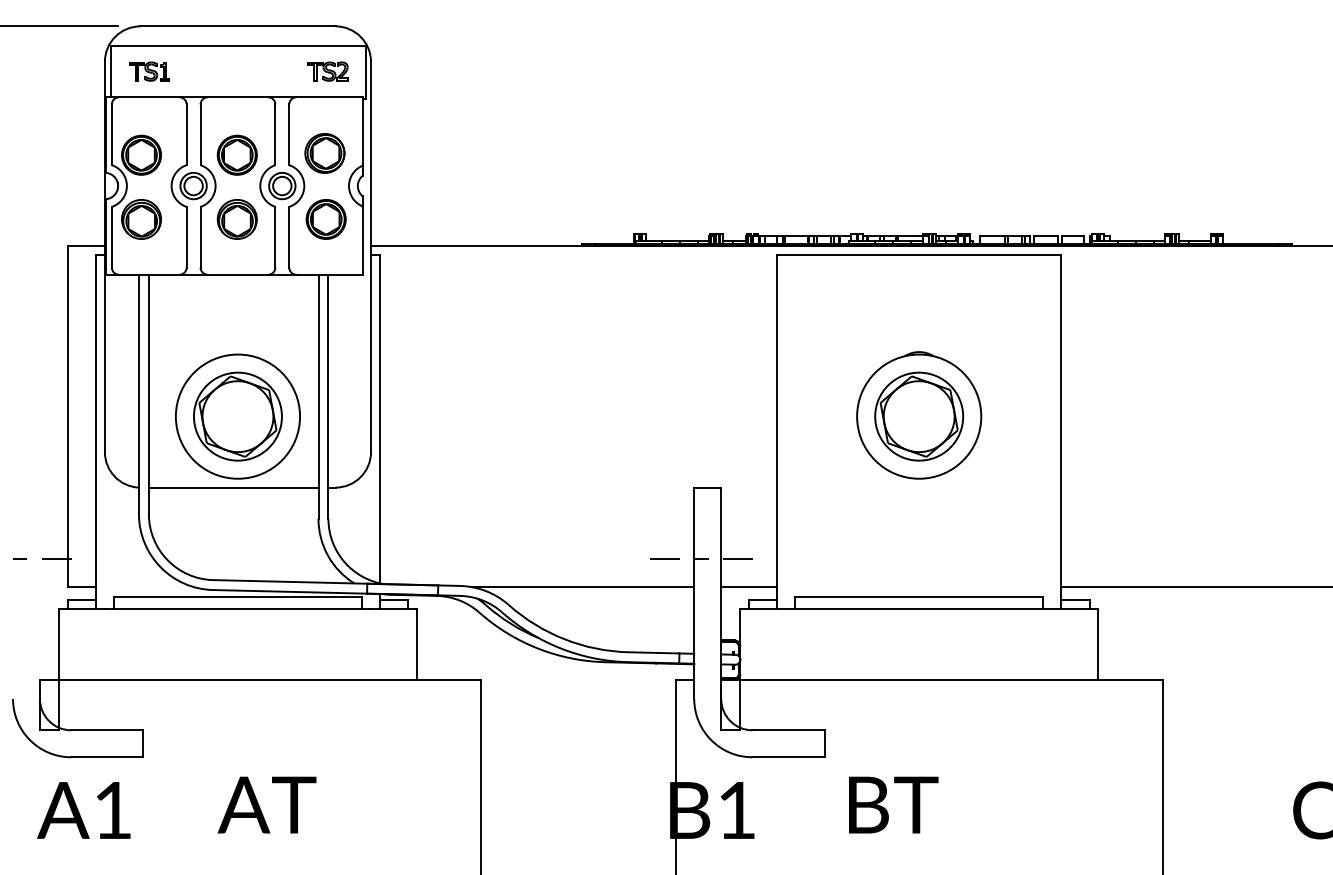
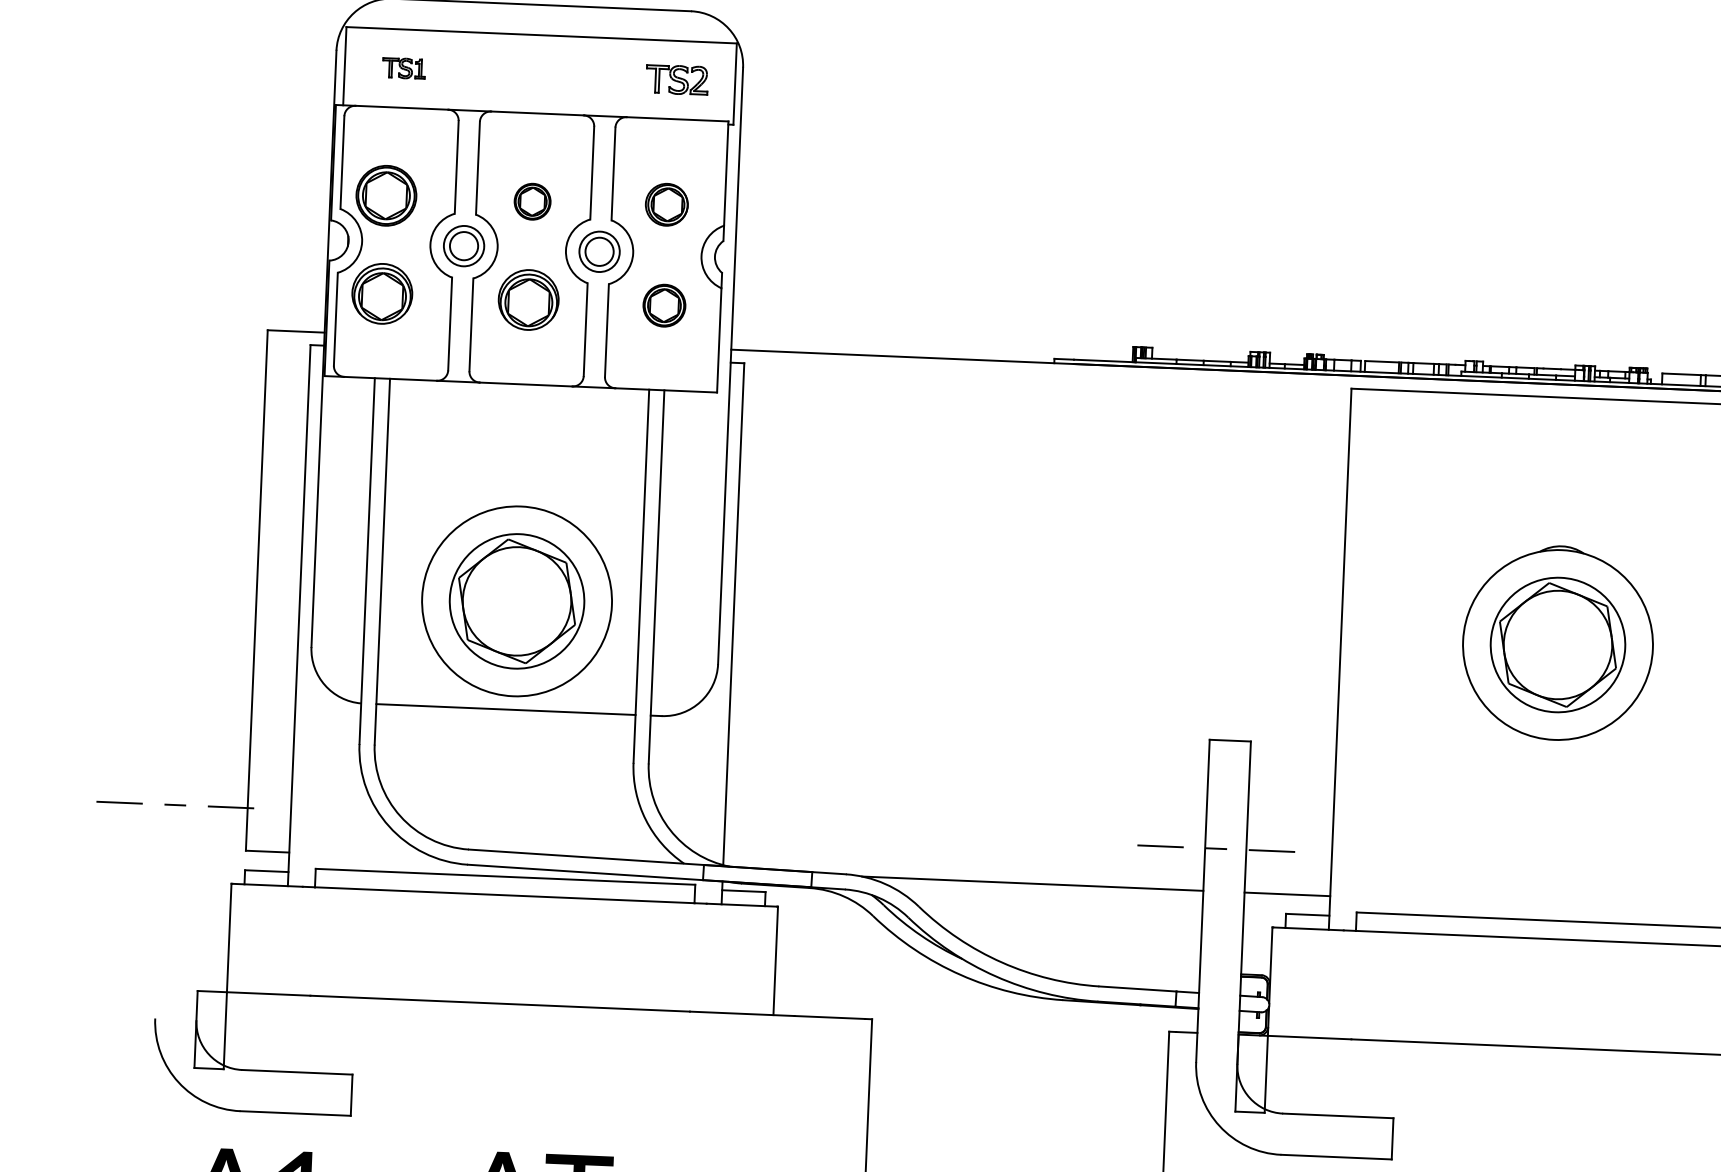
part: (149, 71) -> (403, 68), size x0.7
part: (324, 153) -> (666, 204), size x0.7
part: (236, 154) -> (531, 200), size x0.6
part: (325, 219) -> (663, 305), size x0.7

